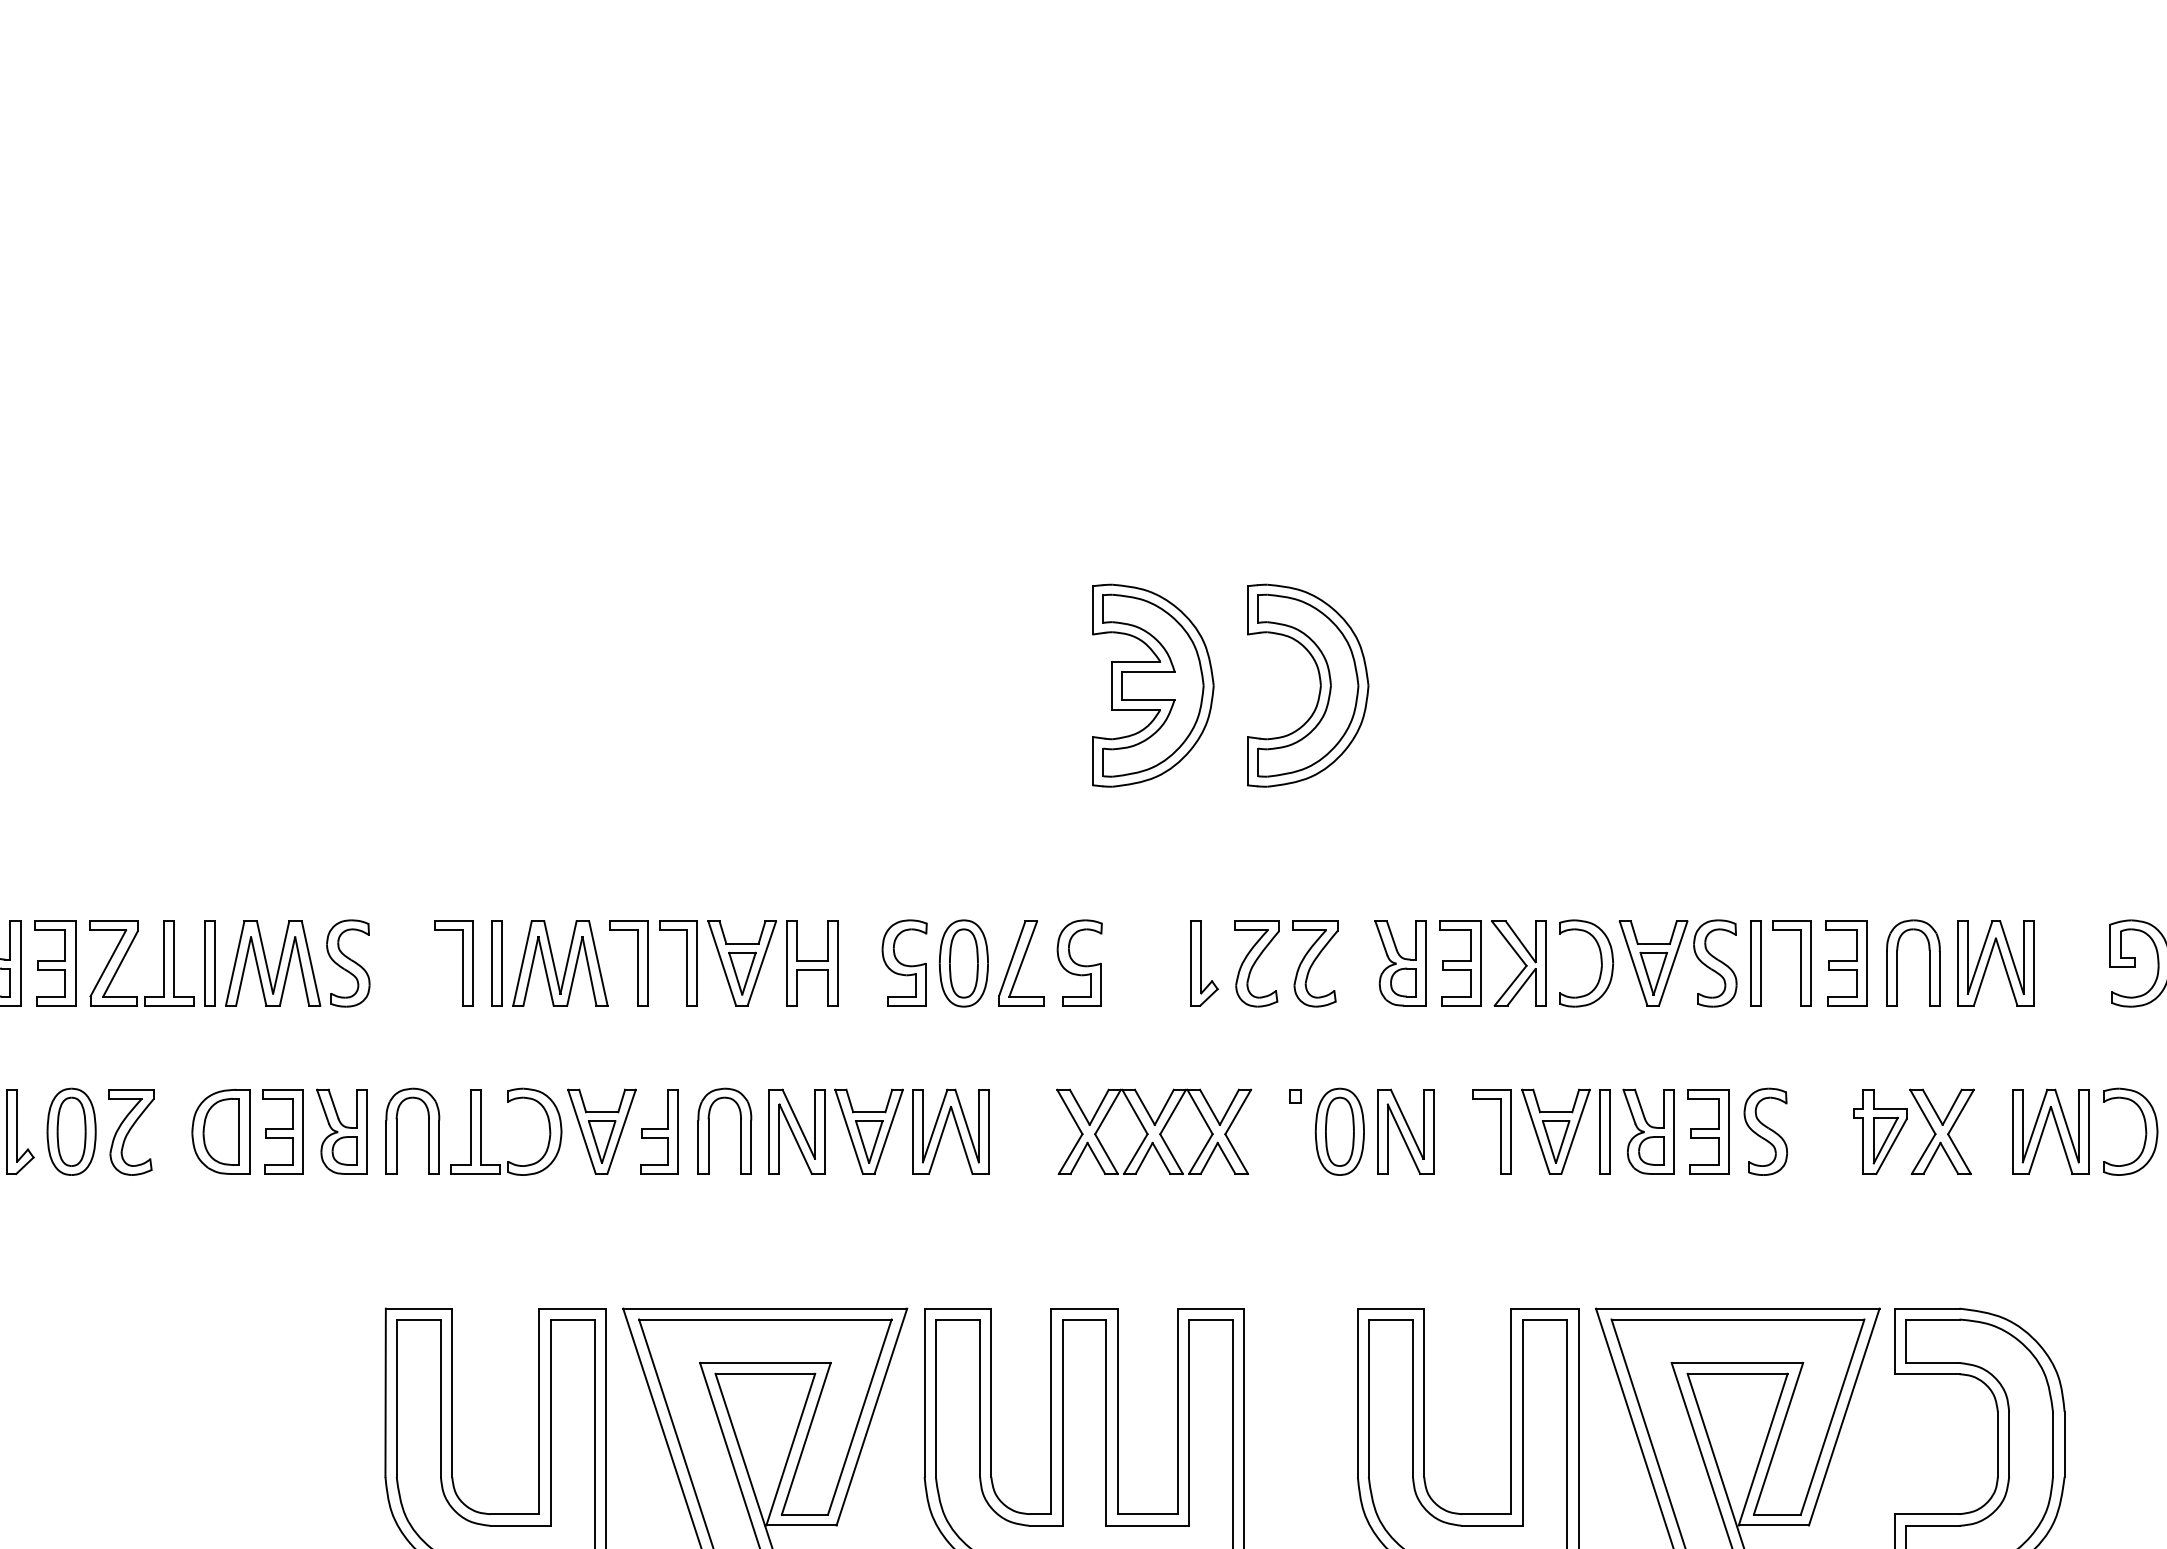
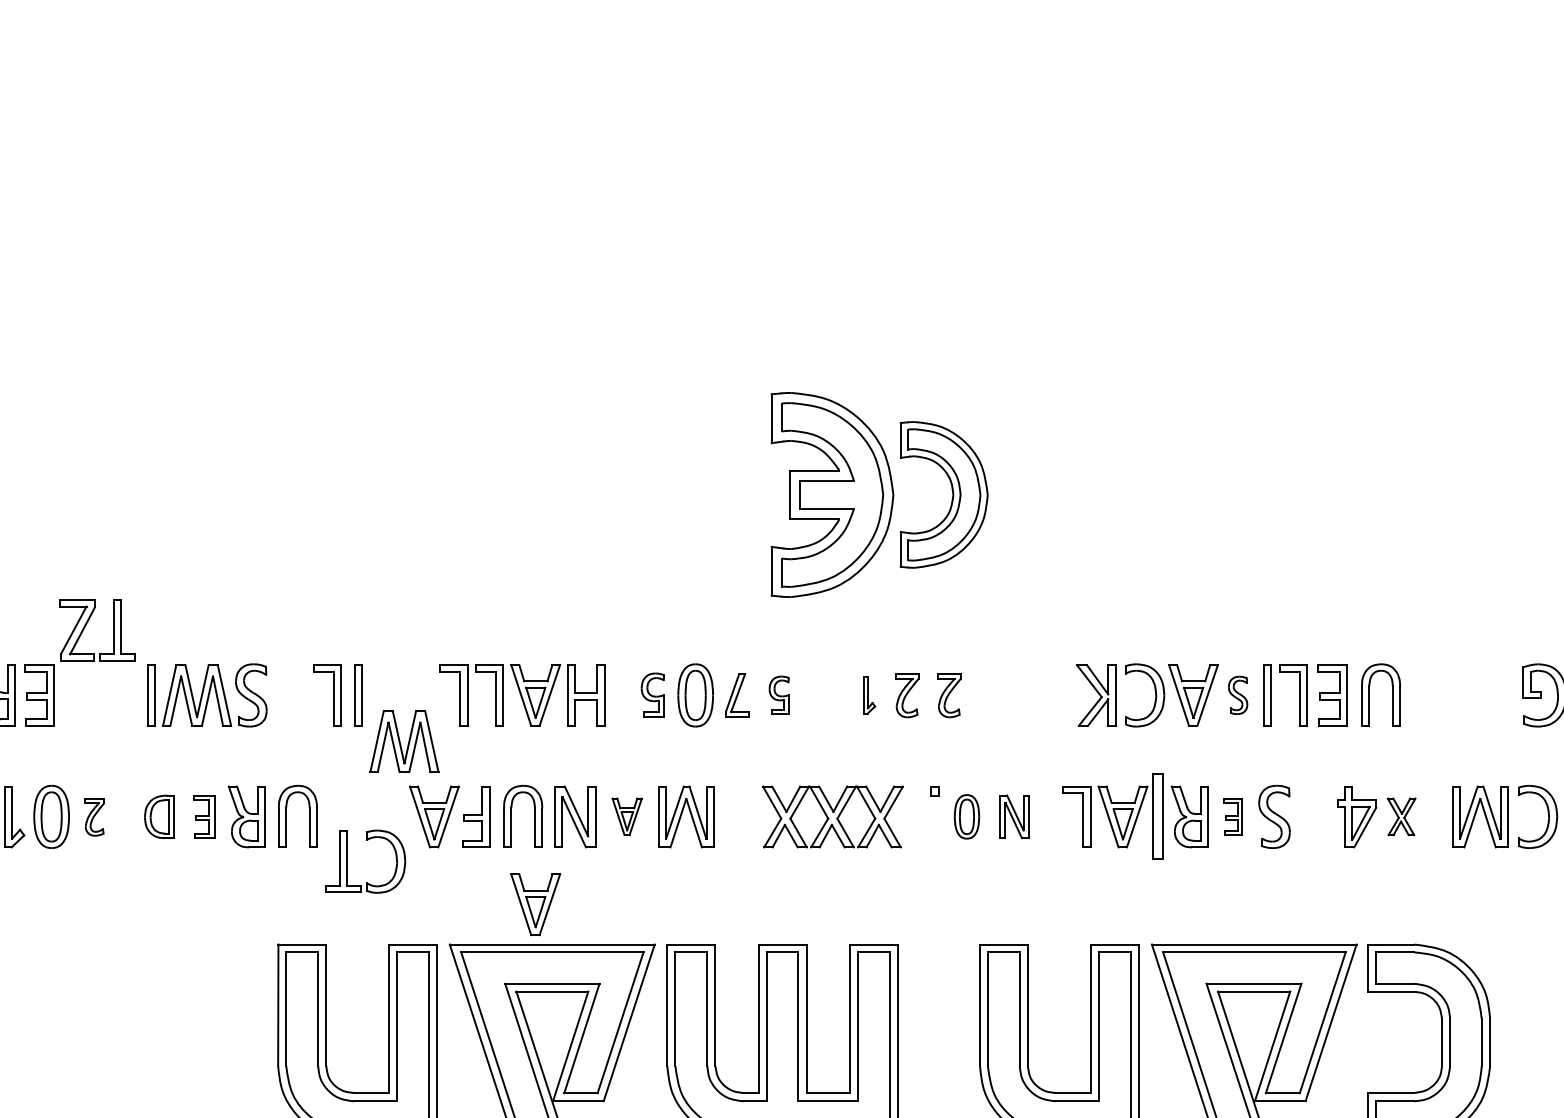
part: (1153, 685) -> (832, 494), size x1.4
part: (127, 953) -> (87, 623), moved
part: (1989, 961) -> (1435, 693), removed
part: (904, 962) -> (652, 694), size x0.7
part: (1079, 962) -> (779, 694), size x0.6
part: (560, 963) -> (404, 741), moved
part: (1021, 963) -> (737, 695), size x0.7
part: (1204, 963) -> (869, 695), size x0.6
part: (1256, 963) -> (906, 695), size x0.7
part: (1315, 963) -> (949, 695), size x0.7
part: (1400, 963) -> (1010, 695), removed
part: (1460, 963) -> (1054, 695), removed
part: (1715, 963) -> (1238, 695), size x0.6
part: (220, 1131) -> (159, 816), size x0.7
part: (282, 1131) -> (203, 816), size x0.7
part: (481, 1131) -> (347, 861), moved
part: (868, 1131) -> (626, 816), size x0.6
part: (1339, 1131) -> (966, 816), size x0.7
part: (1405, 1131) -> (1014, 816), size x0.7
part: (1604, 1131) -> (1158, 816), size x1.4
part: (1708, 1131) -> (1233, 816), size x0.6
part: (1941, 1131) -> (1401, 816), size x0.6
part: (131, 1132) -> (94, 817), size x0.6
part: (741, 1253) -> (535, 904), added

